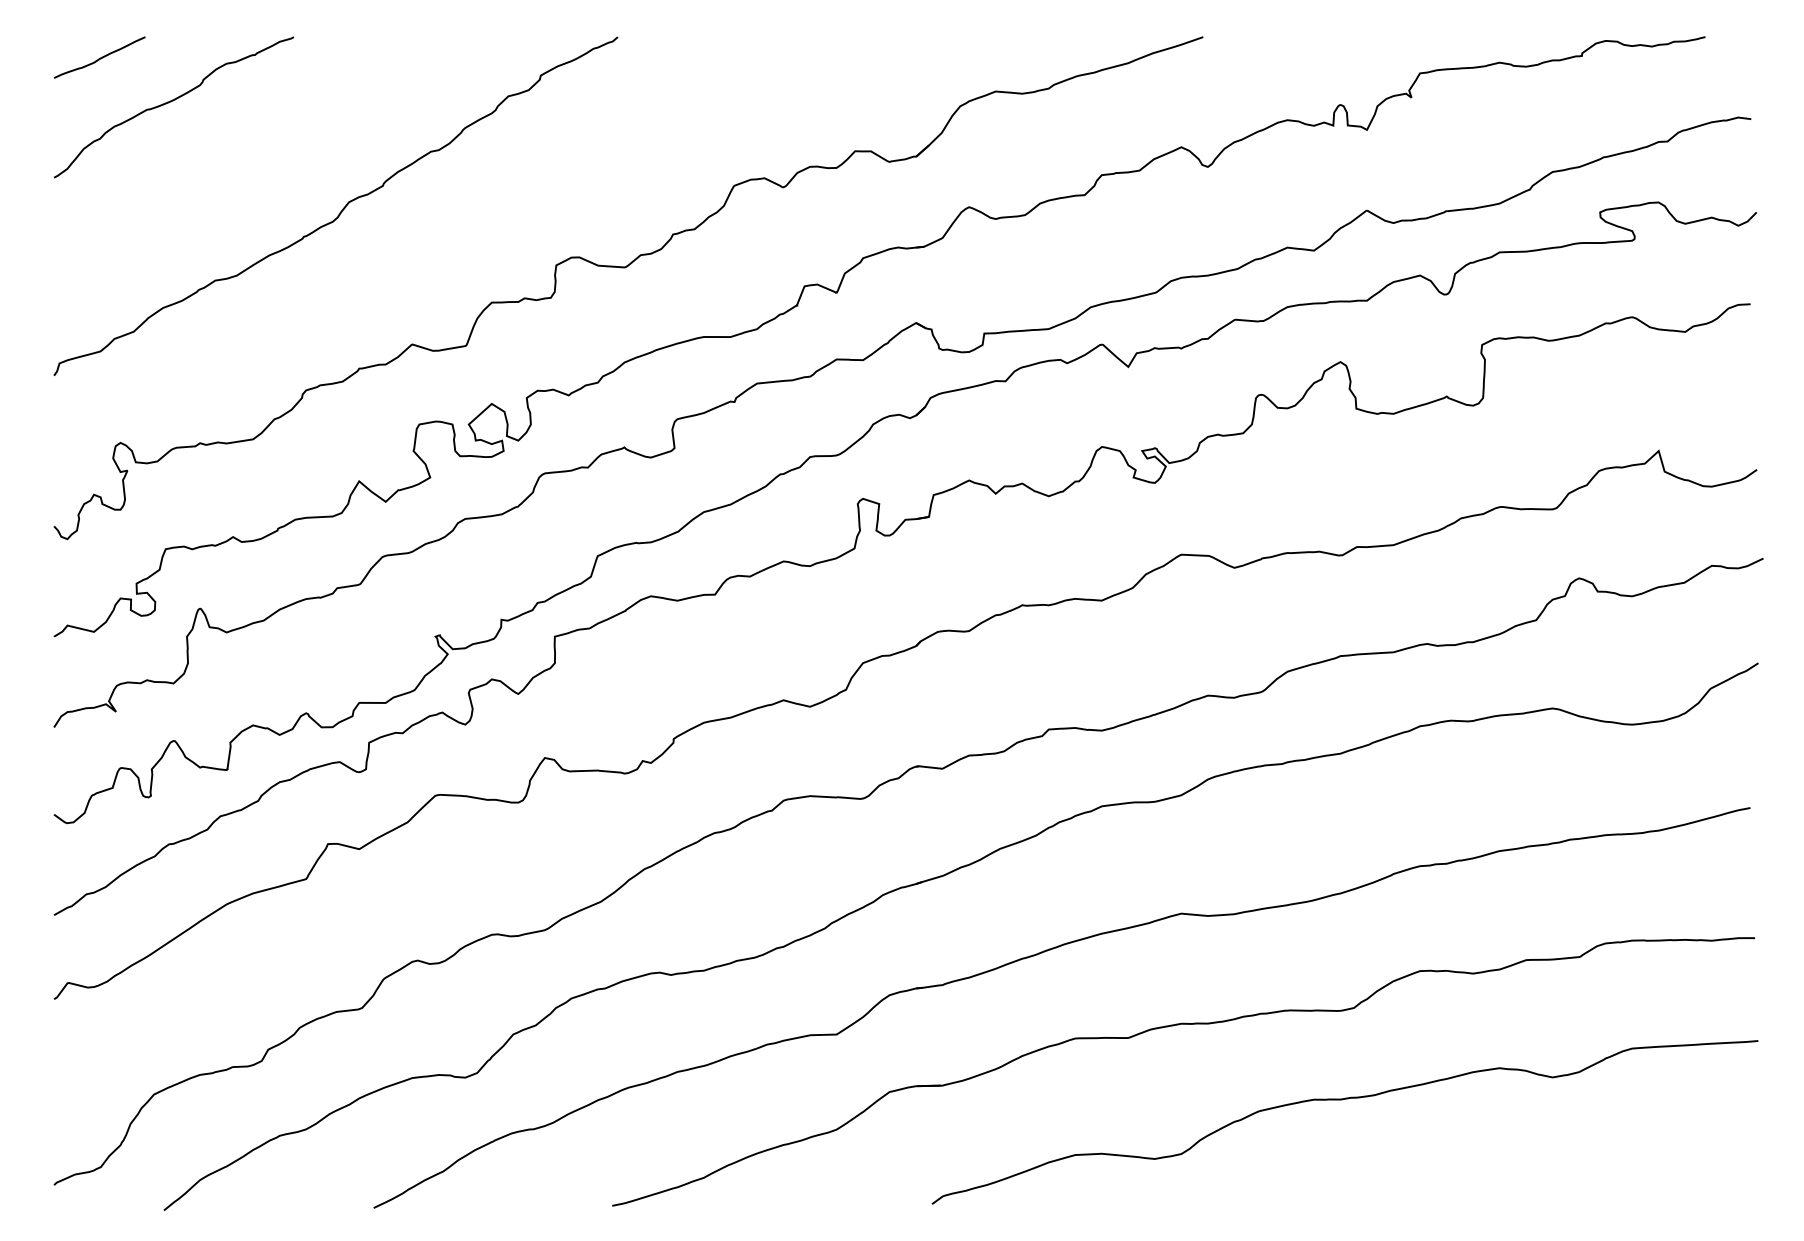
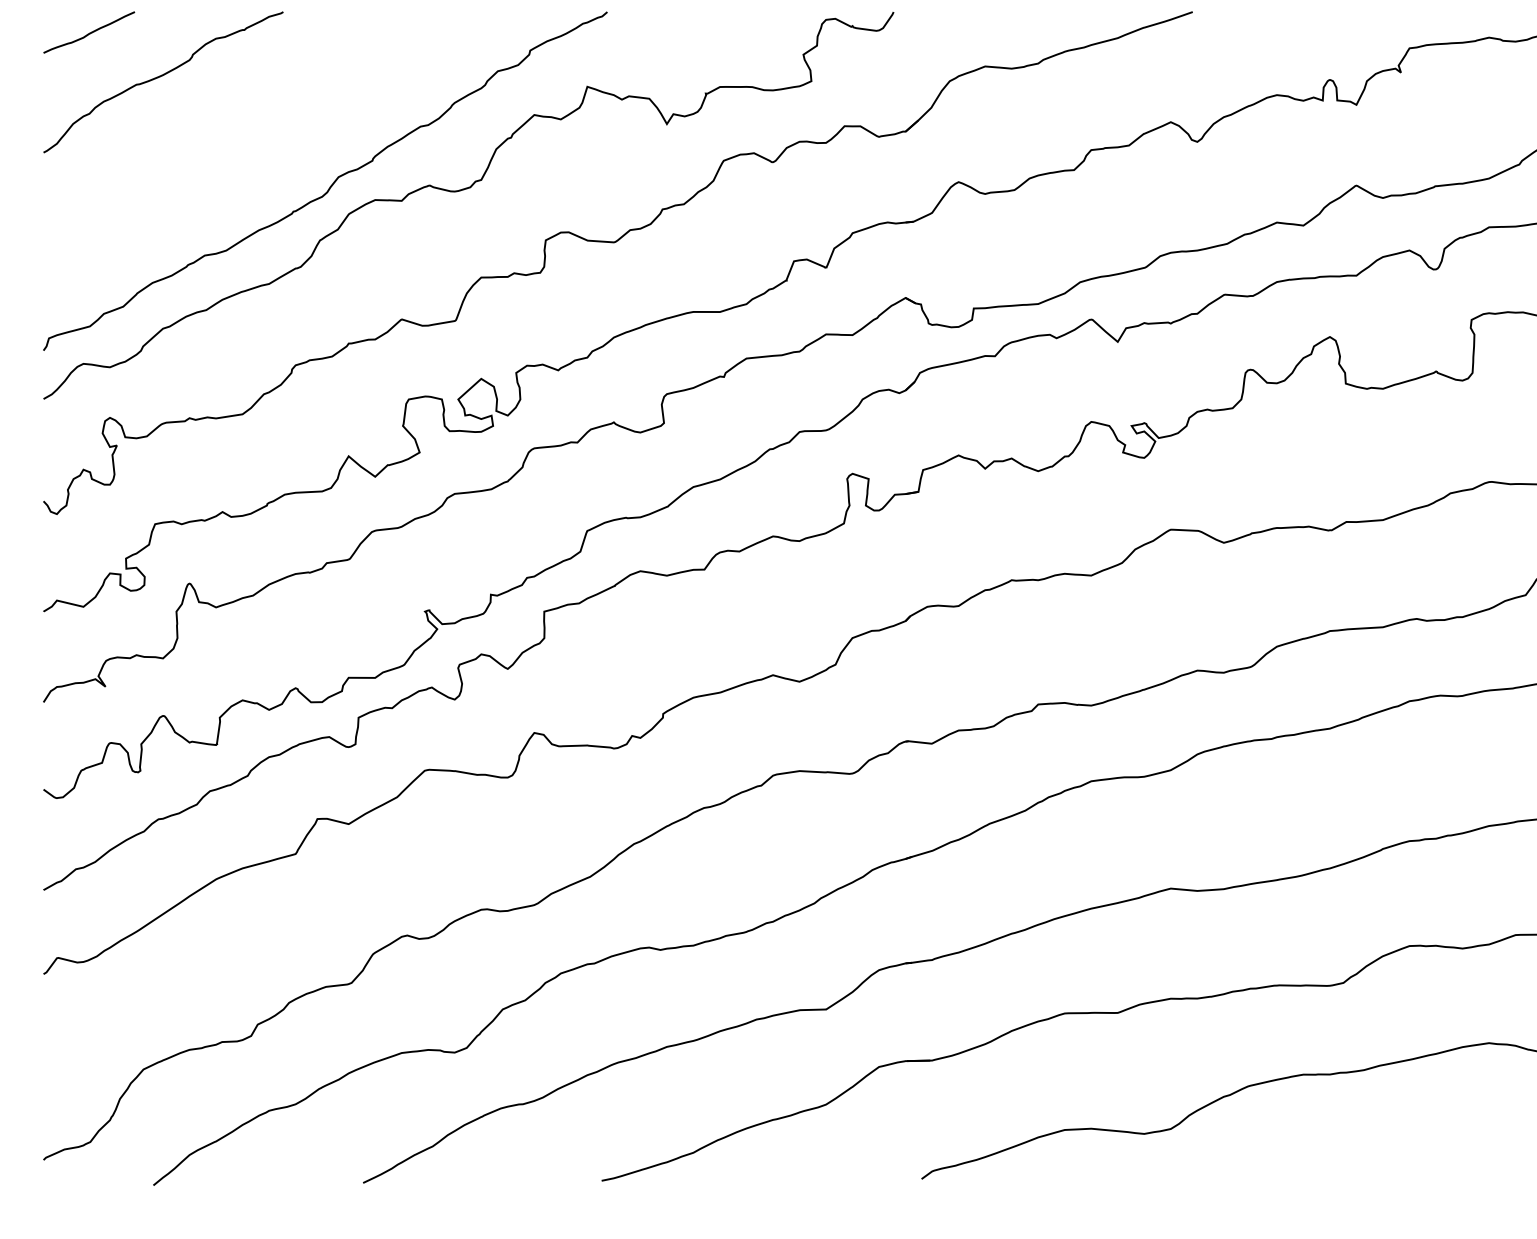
curve: (474, 215) -> (463, 190), added

